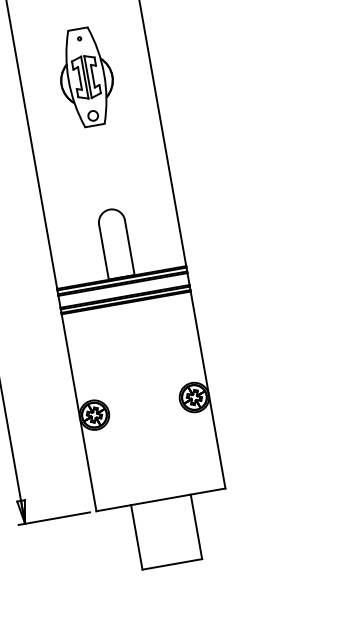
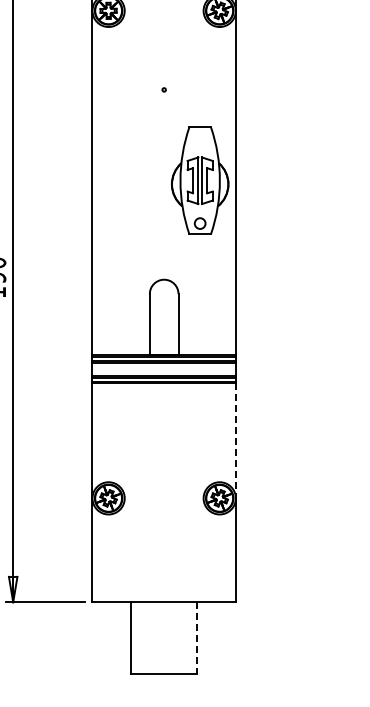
part: (86, 77) -> (200, 180), moved
line: (199, 343) -> (235, 441), solid -> dashed
line: (196, 527) -> (197, 638), solid -> dashed

